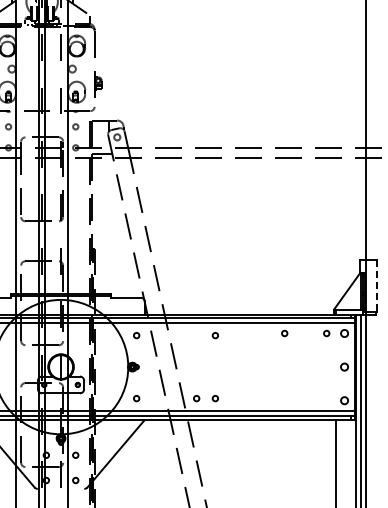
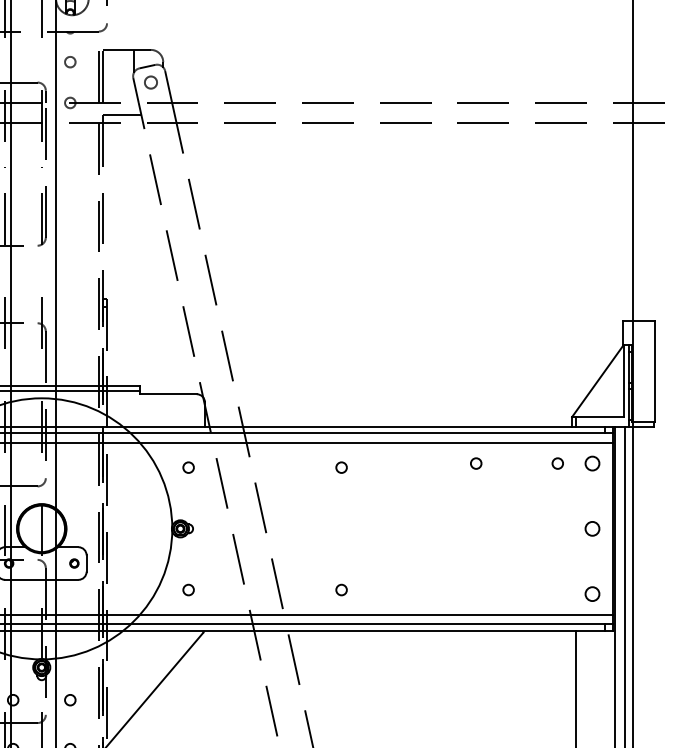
line: (376, 286) -> (654, 372), dashed -> solid
circle: (196, 398) -> (304, 589), removed

